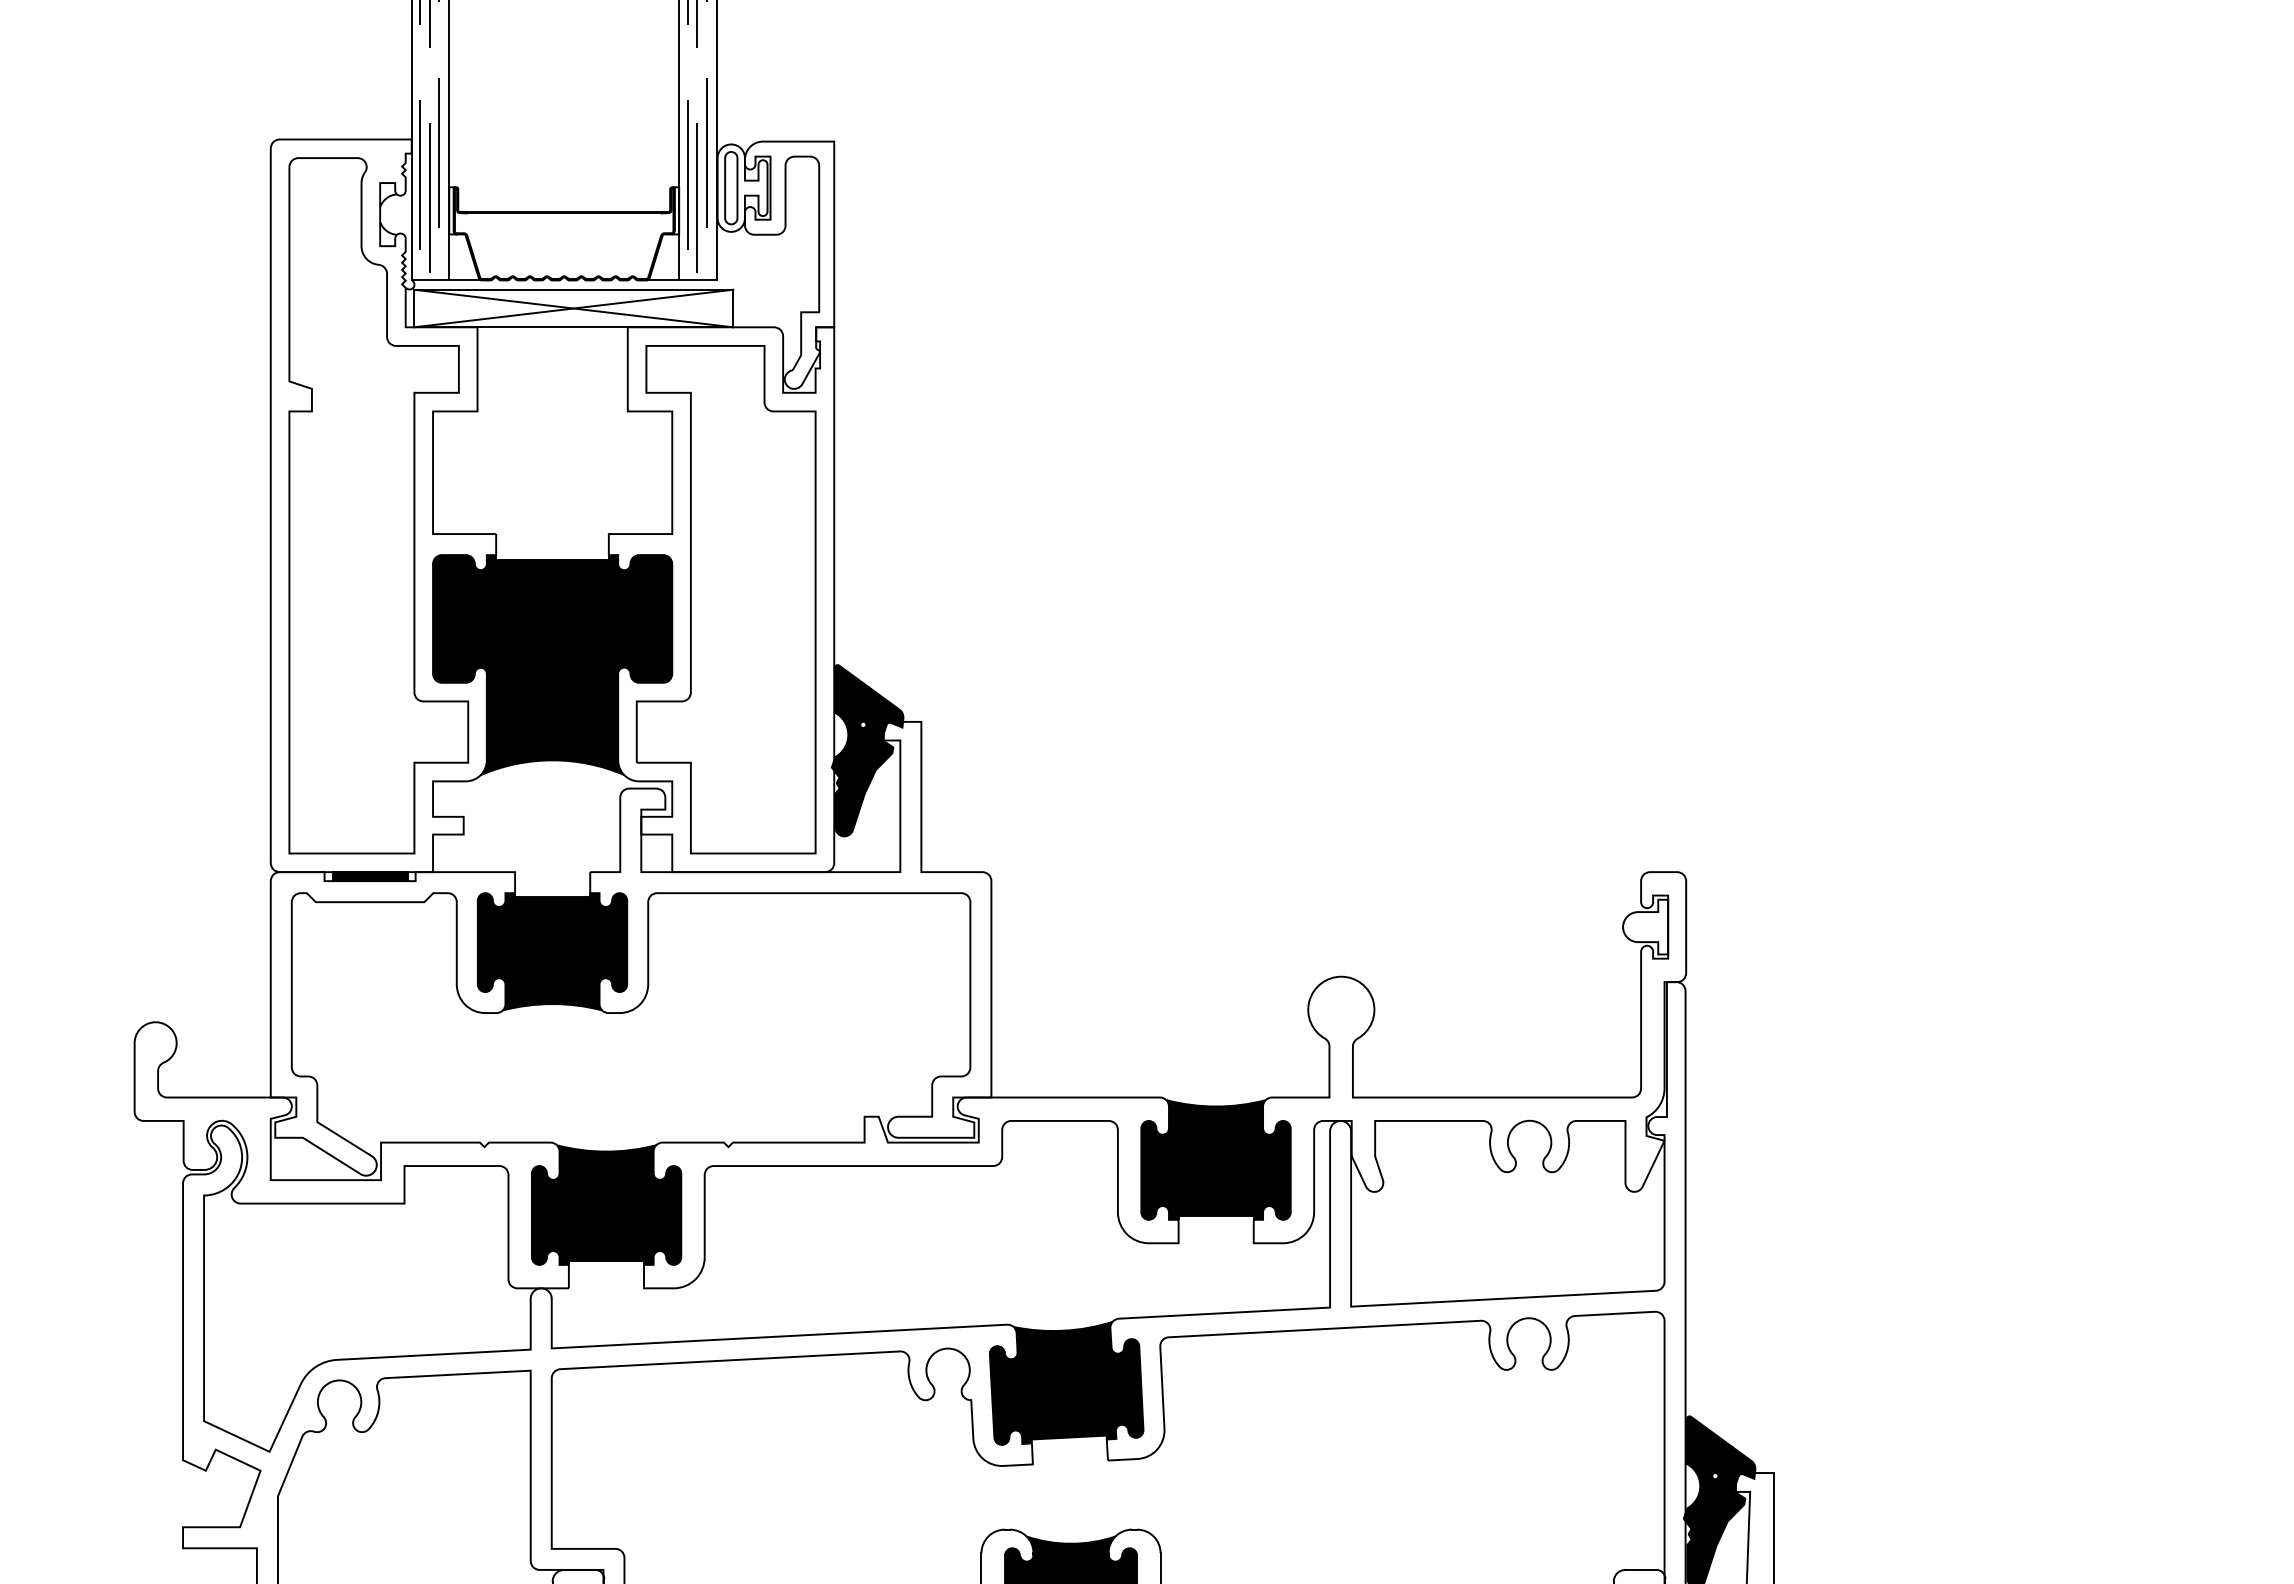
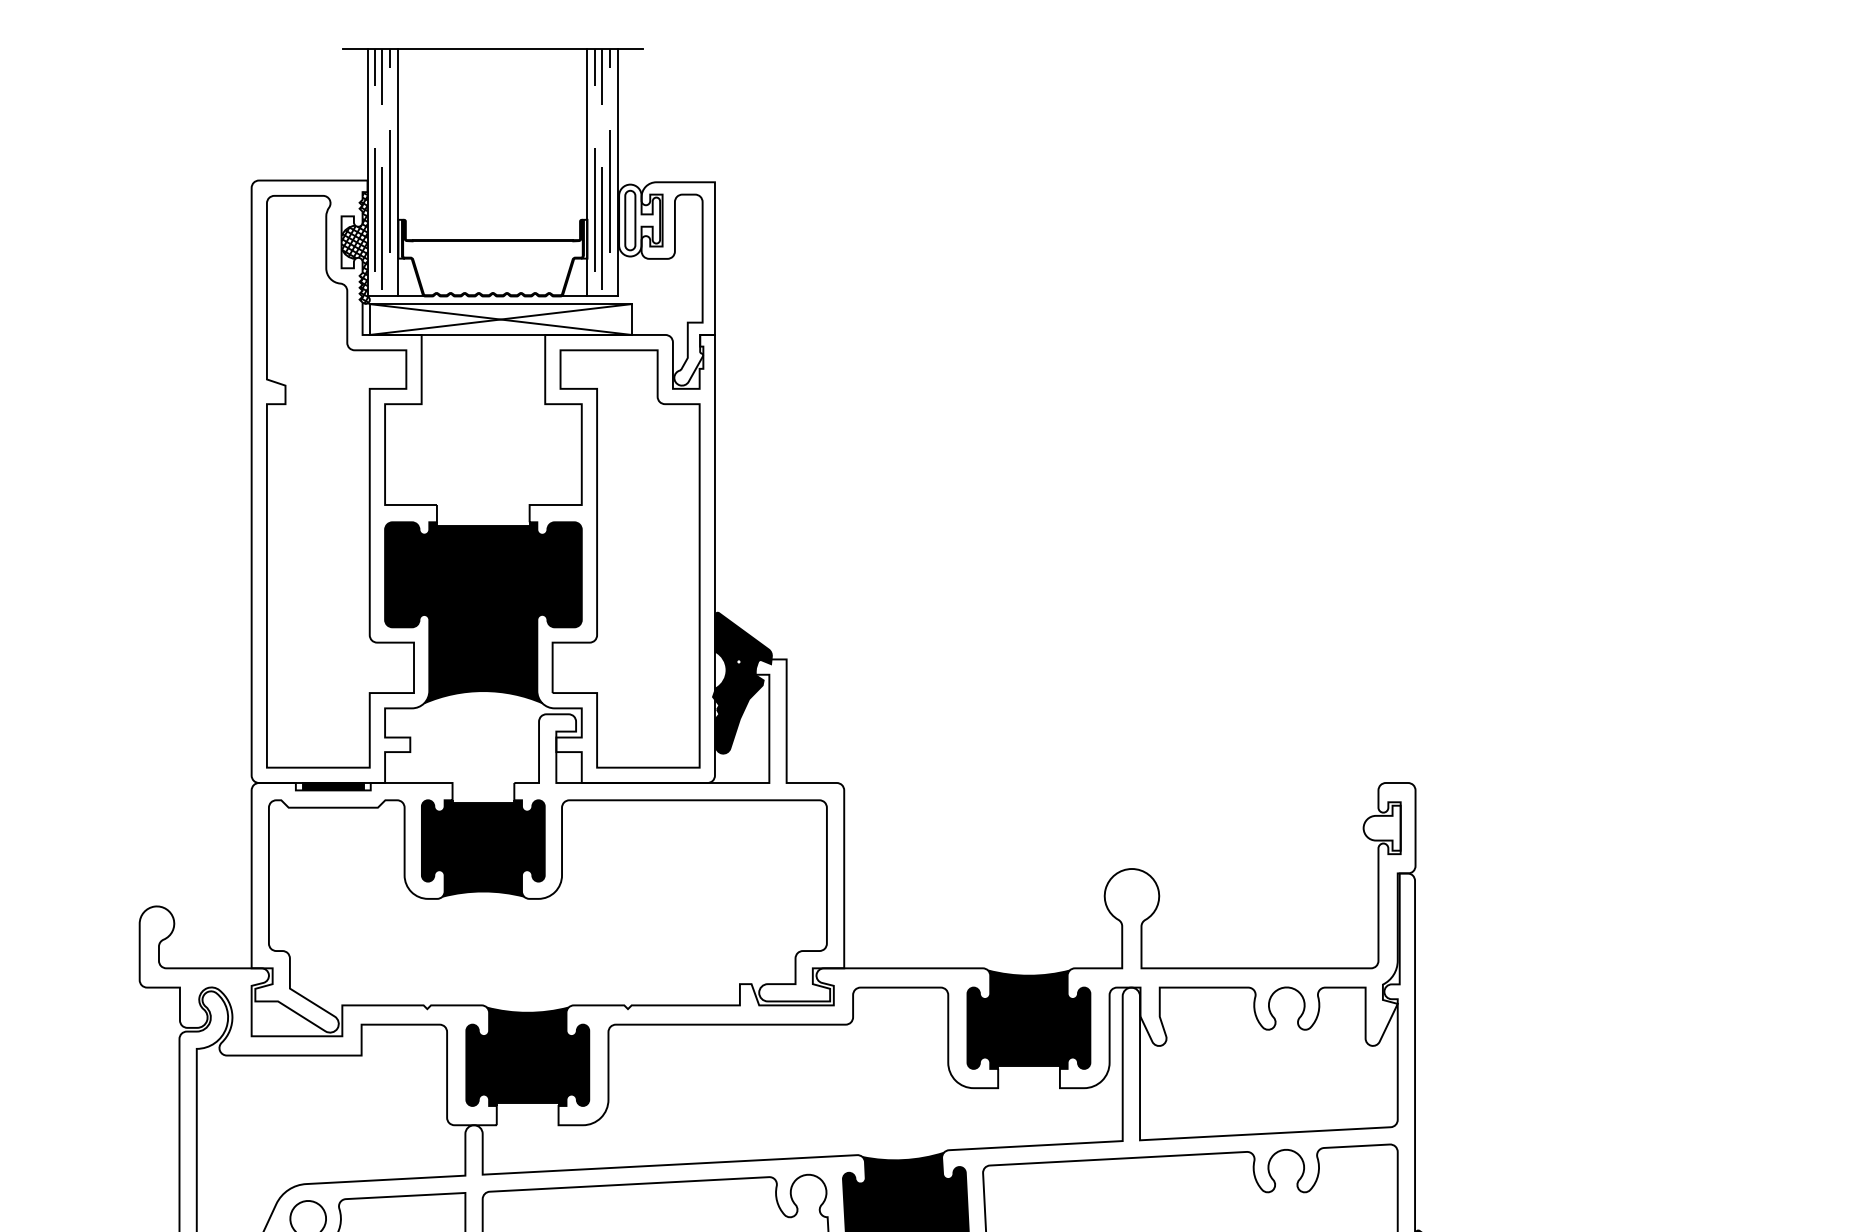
hatch: (396, 221) -> (355, 247), added

